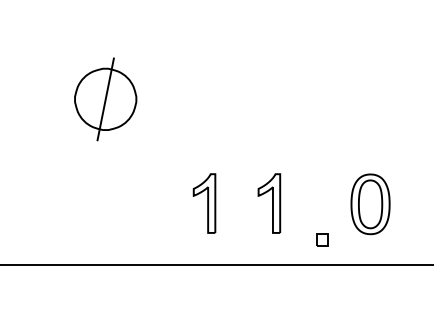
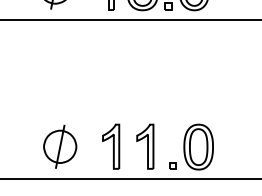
part: (106, 98) -> (60, 146), moved
part: (205, 203) -> (111, 146), size x1.43
part: (269, 203) -> (145, 146), size x1.43
part: (370, 203) -> (198, 146), size x1.43

